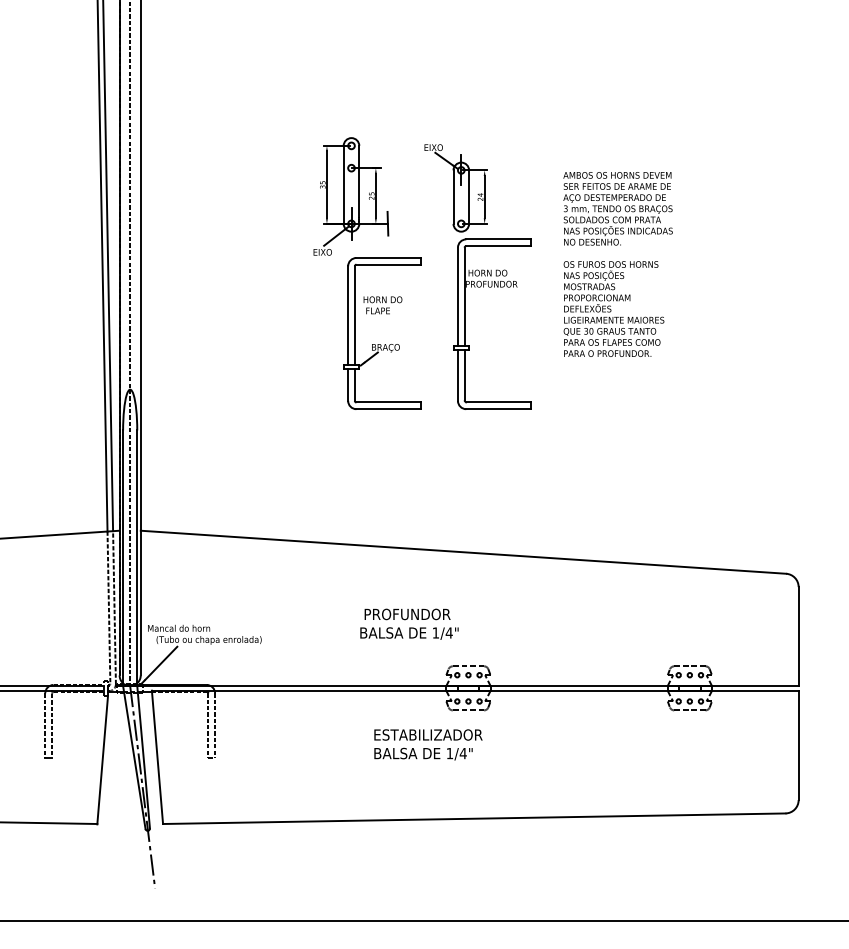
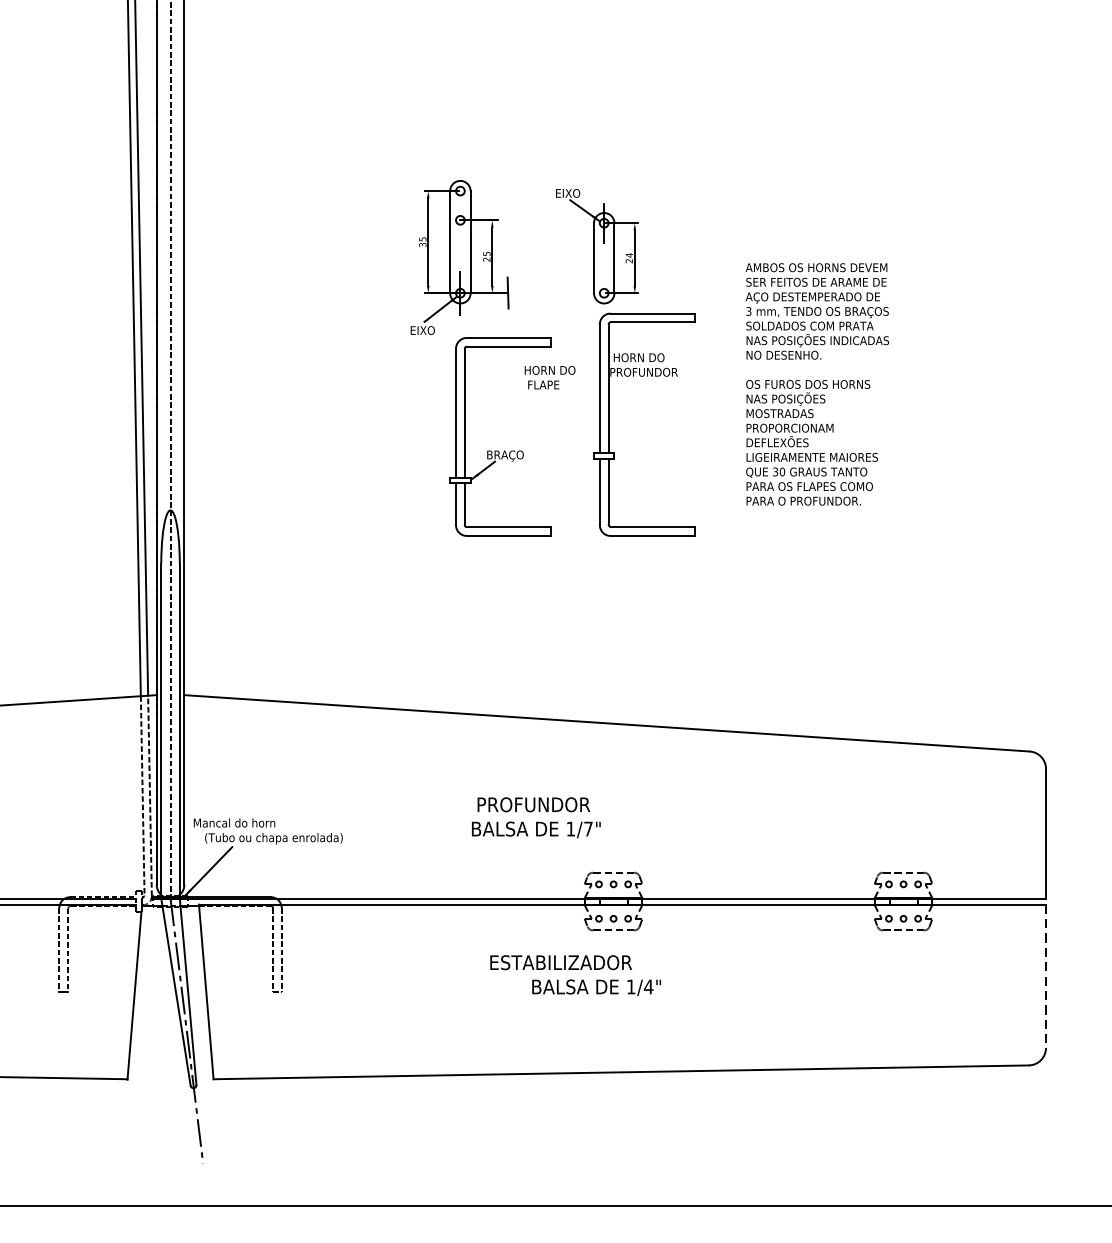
text: (617, 264) -> (816, 384), moved
text: (382, 305) -> (549, 377), moved
text: (448, 632) -> (587, 828), 1/4" -> 1/7"
line: (798, 745) -> (1045, 976), solid -> dashed
text: (423, 753) -> (596, 986), moved

